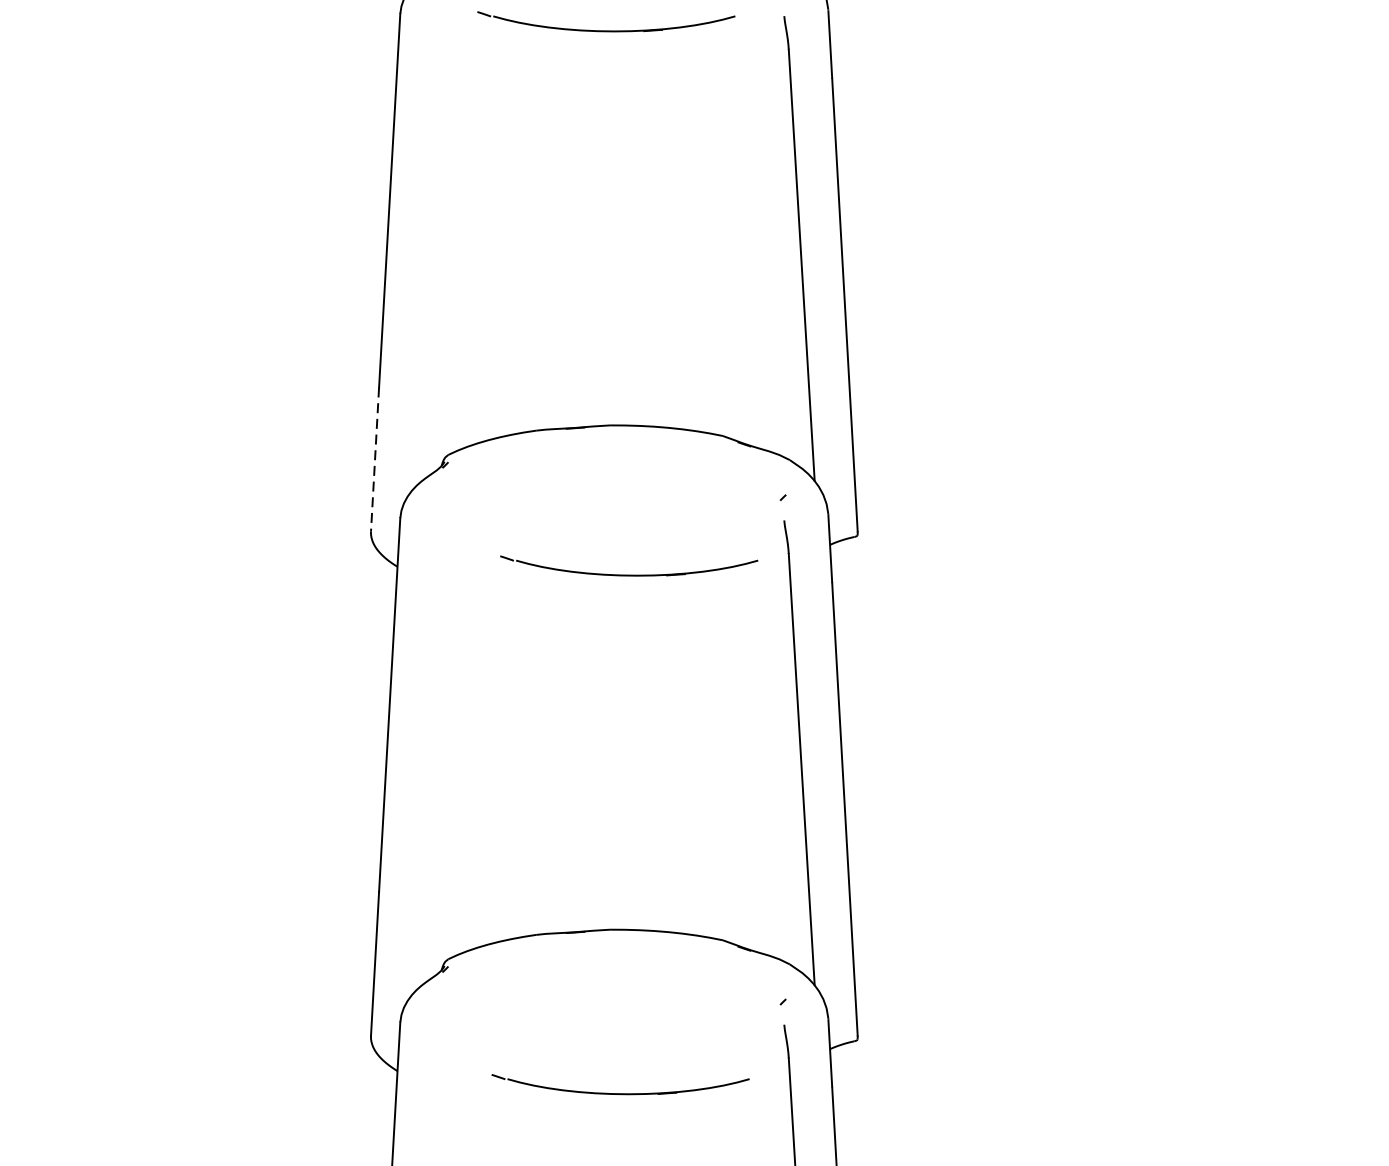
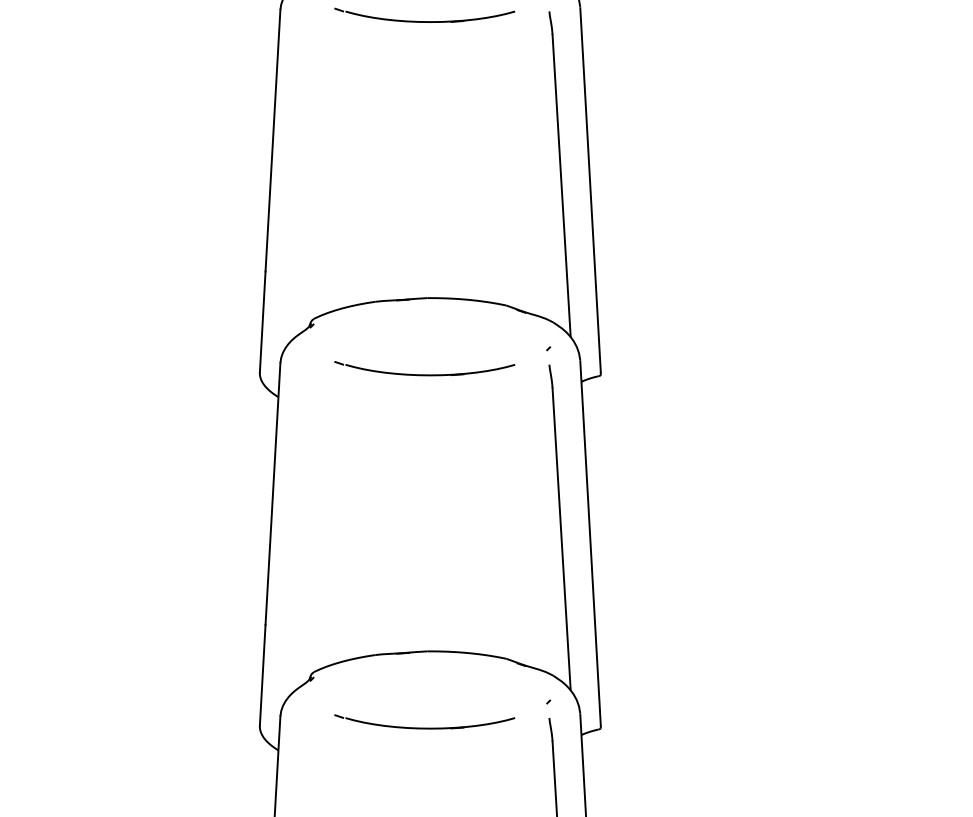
line: (374, 460) -> (262, 322), dashed -> solid
part: (628, 565) -> (424, 368), moved
part: (620, 1084) -> (424, 721), moved

